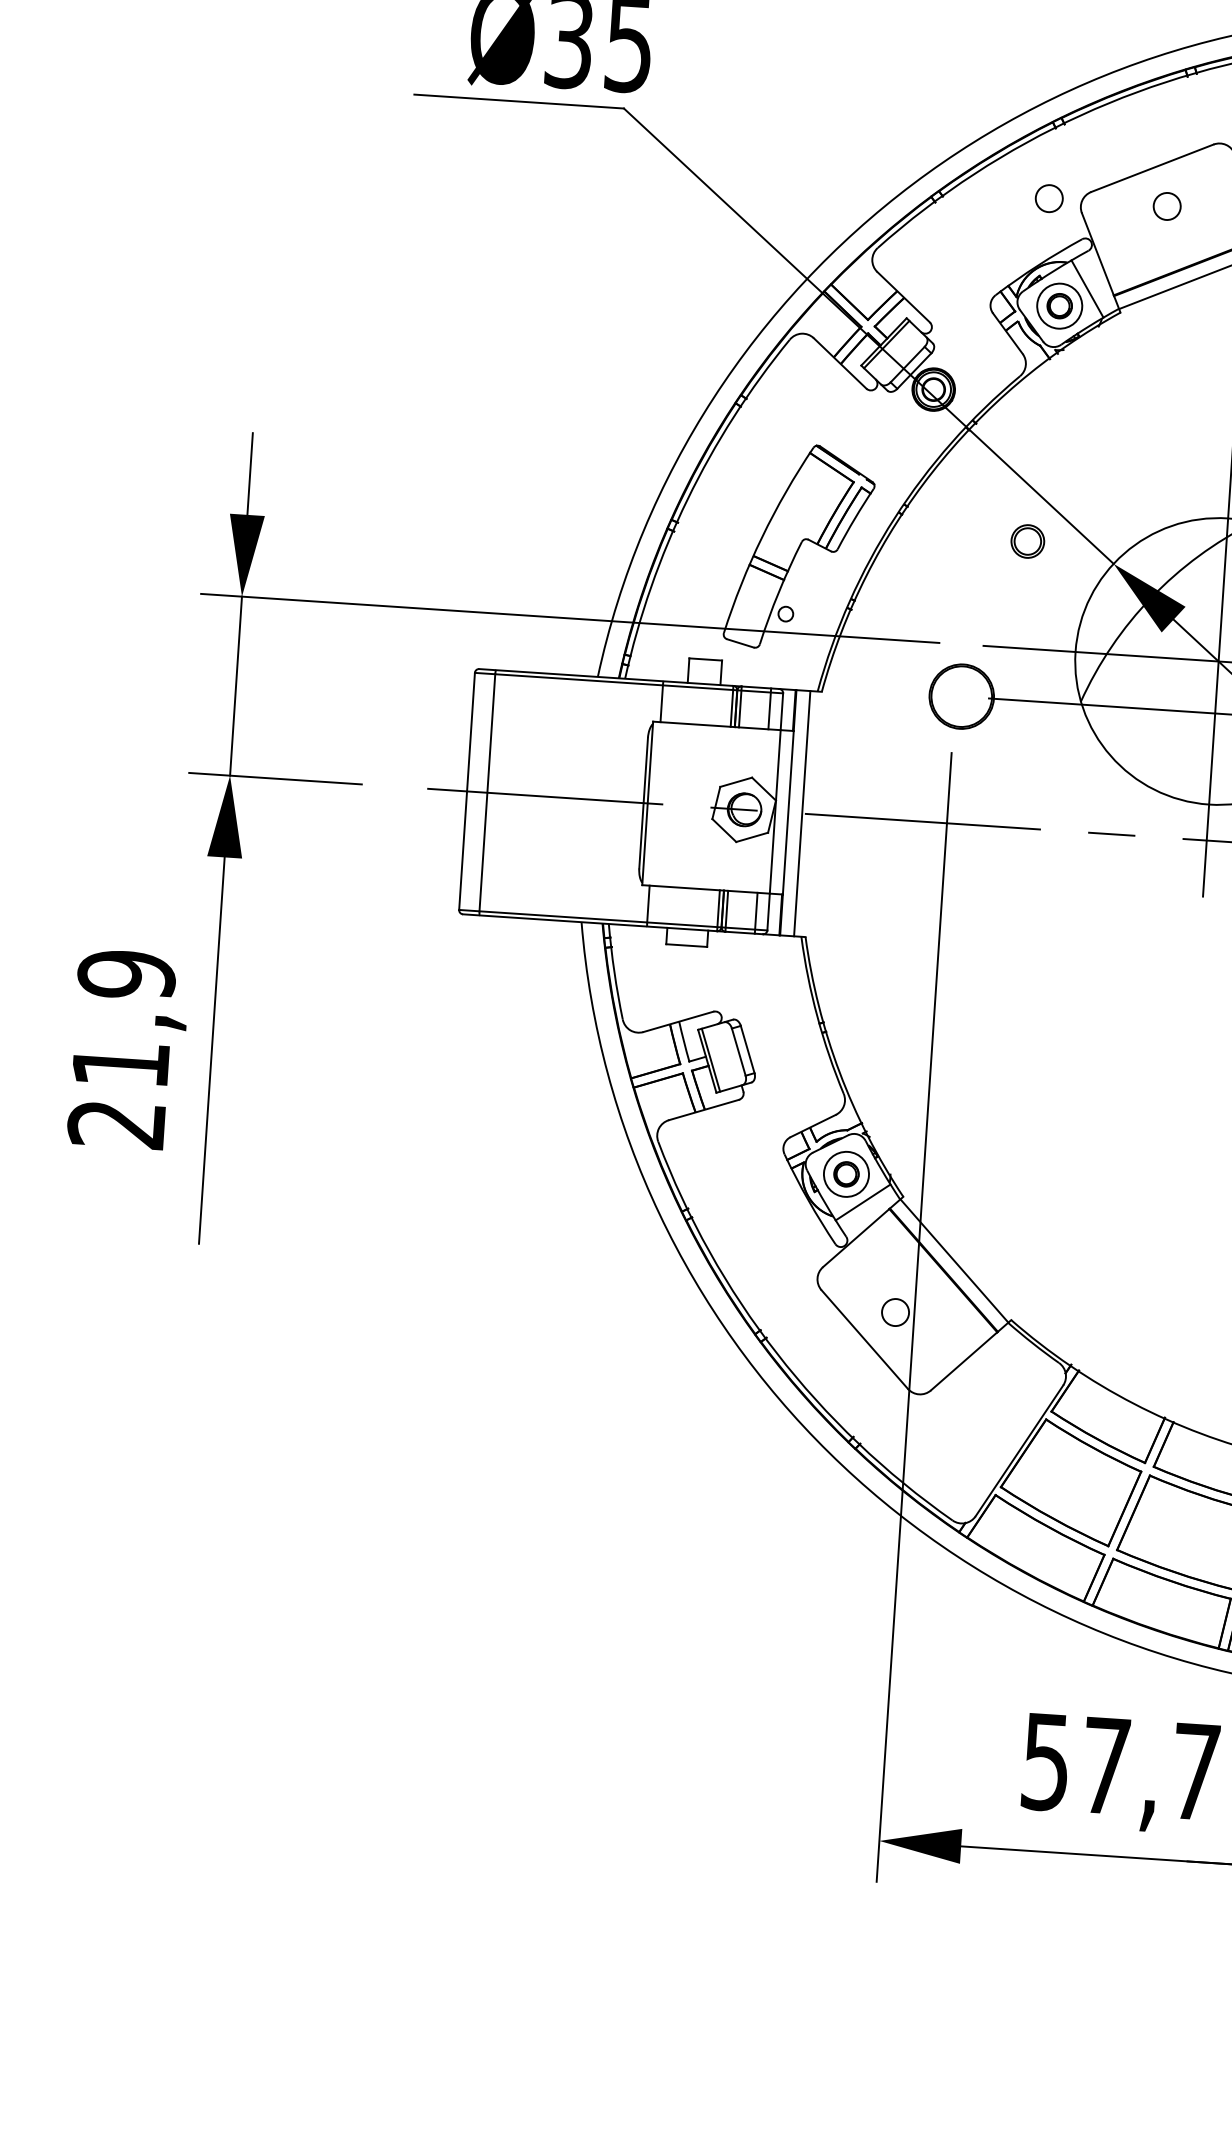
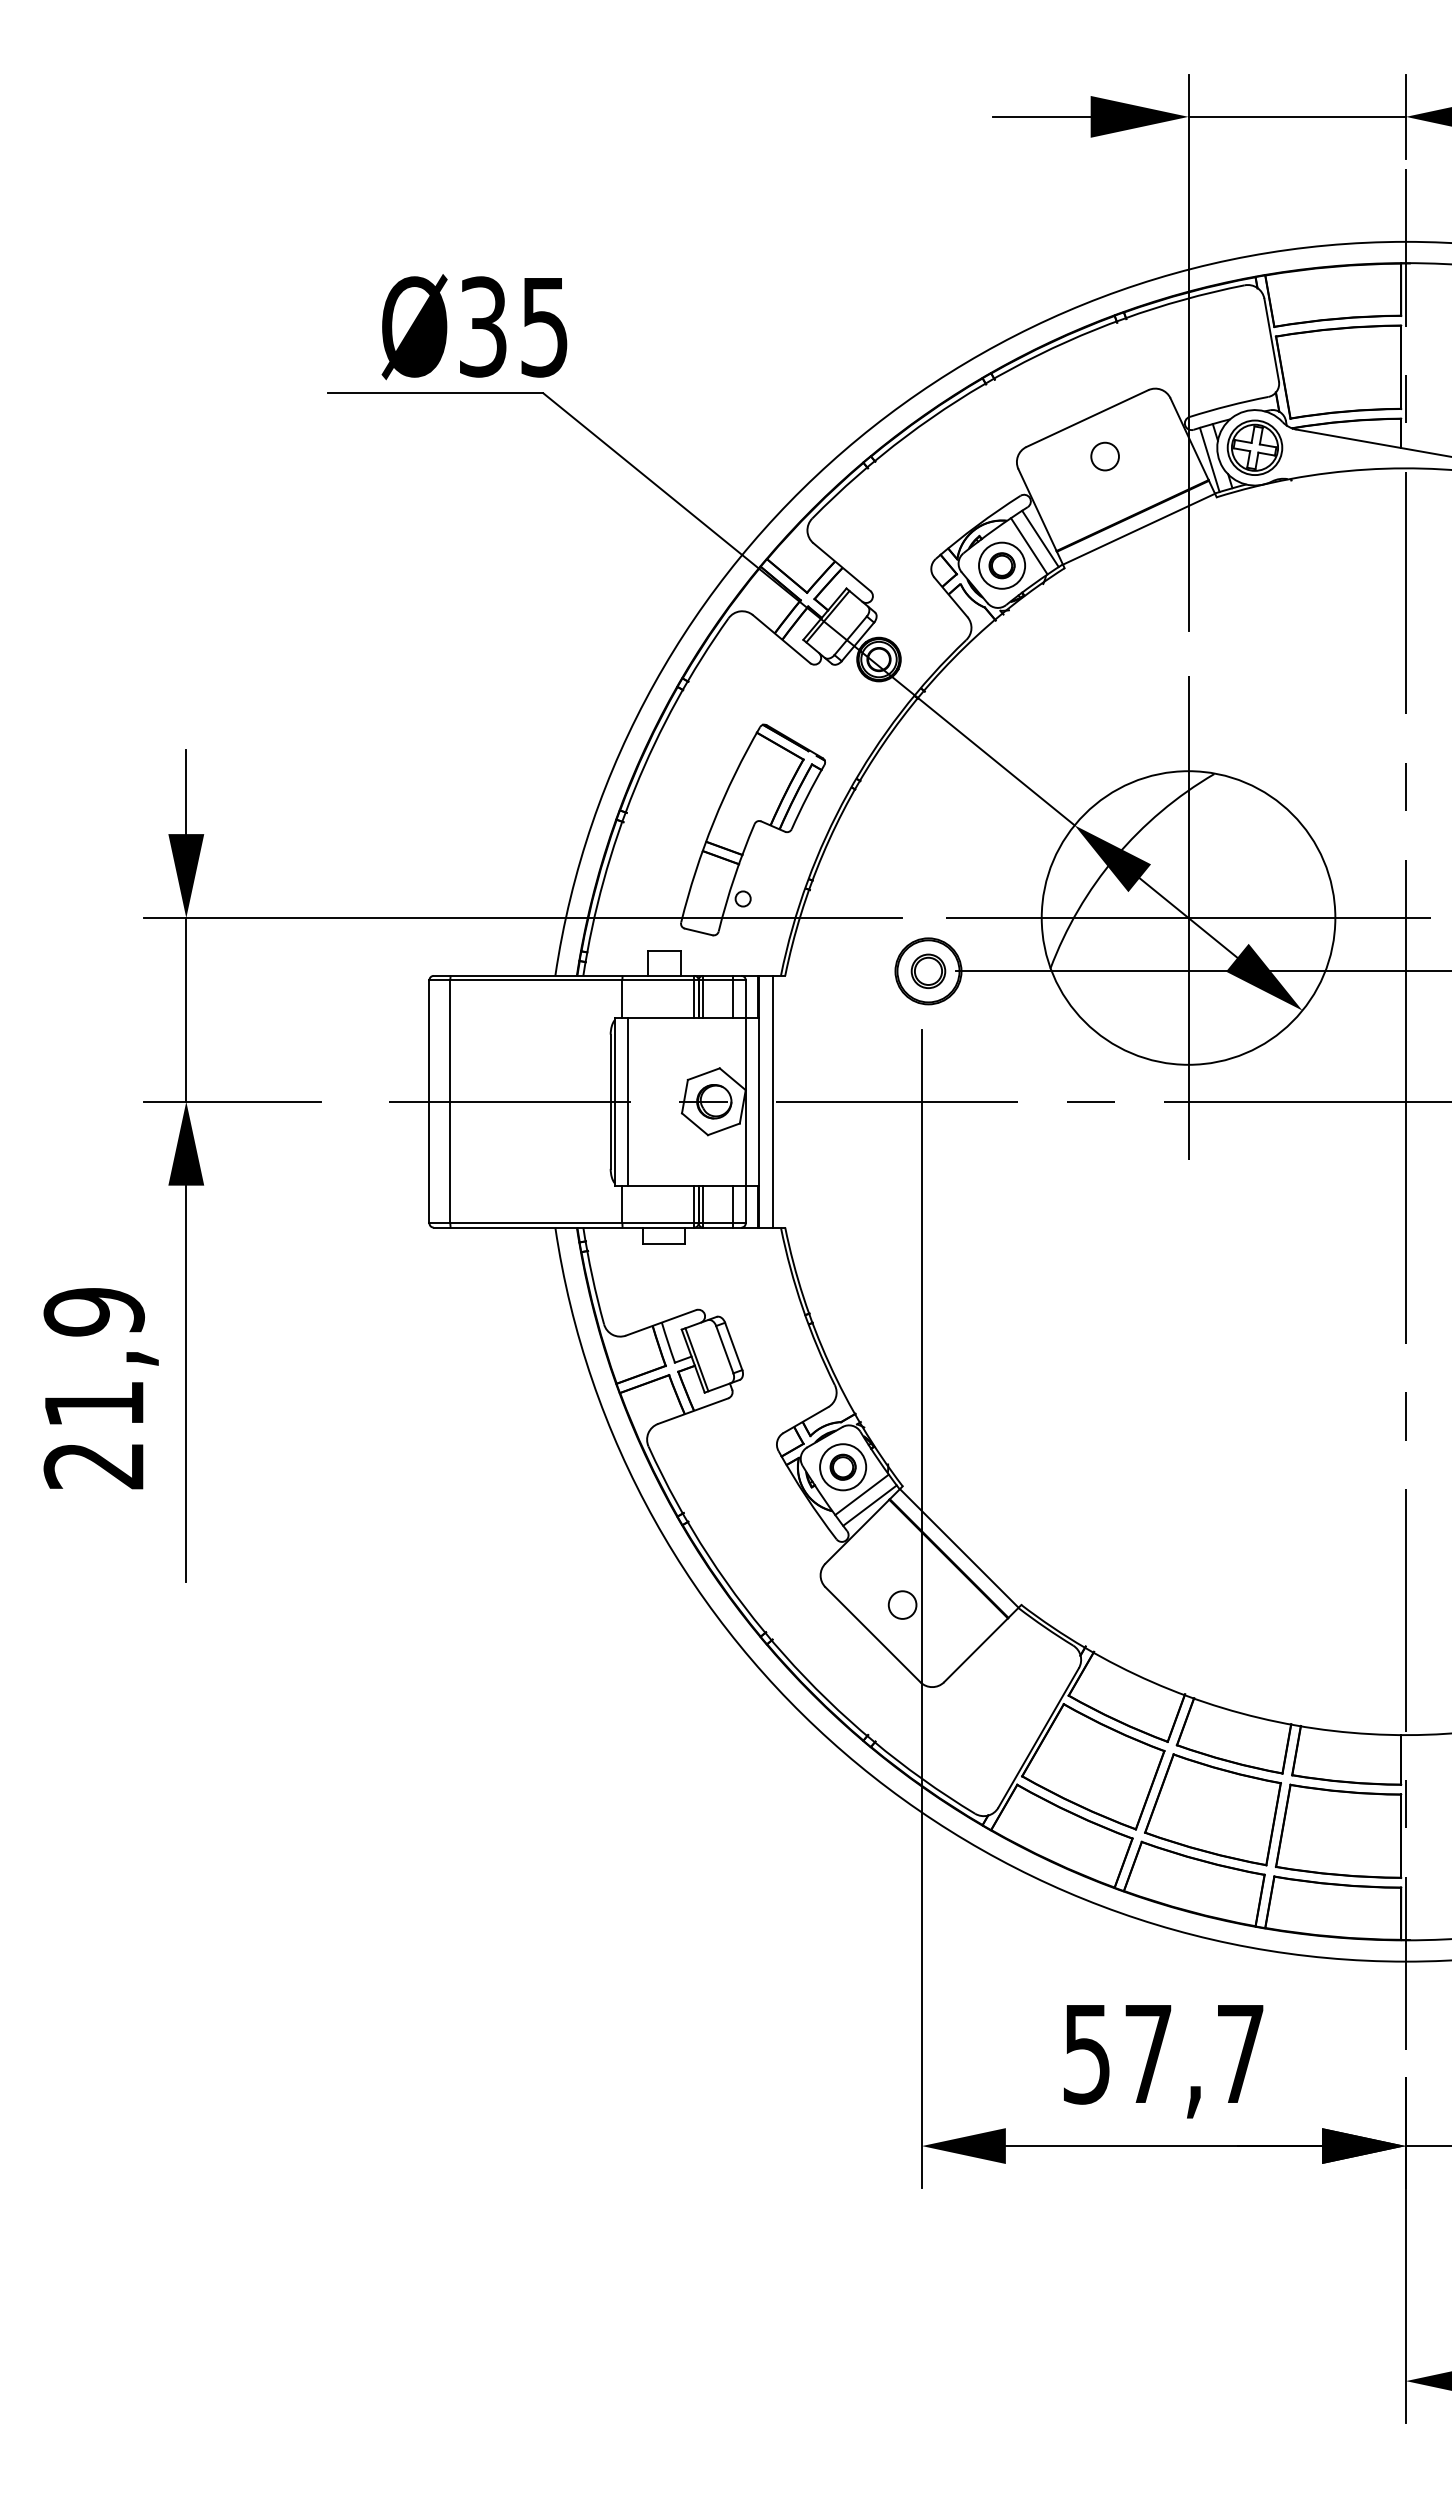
circle: (1048, 198) -> (983, 456), removed
line: (1098, 282) -> (1040, 538), added
part: (1027, 540) -> (928, 970), moved
line: (661, 804) -> (628, 1101), added
line: (869, 1213) -> (869, 1505), added

